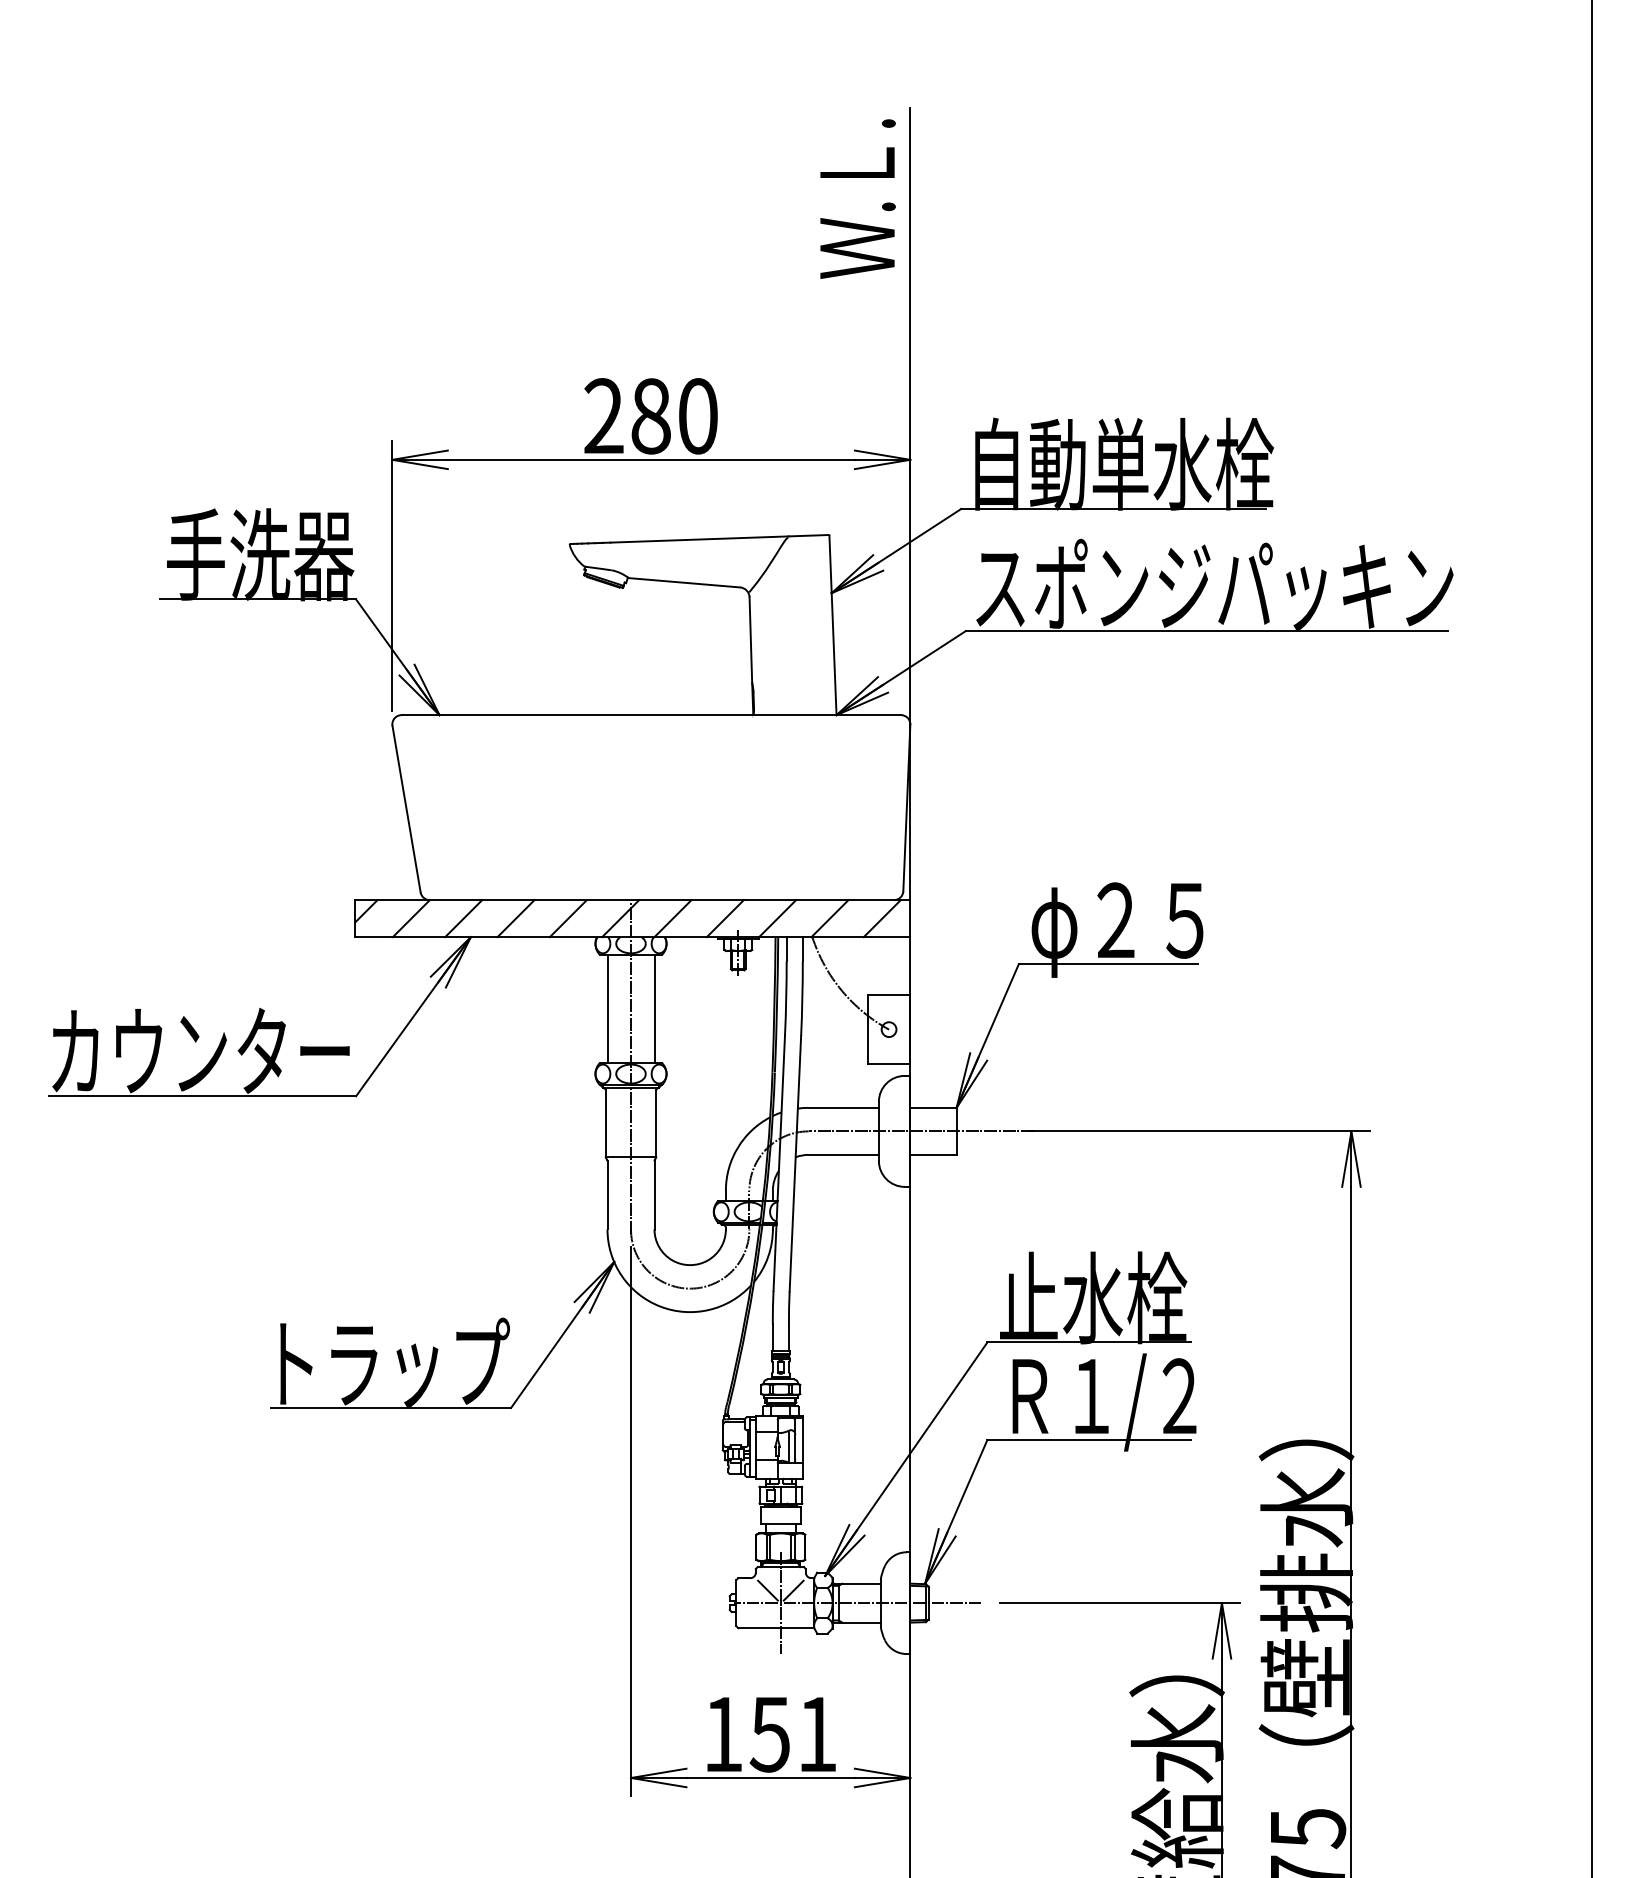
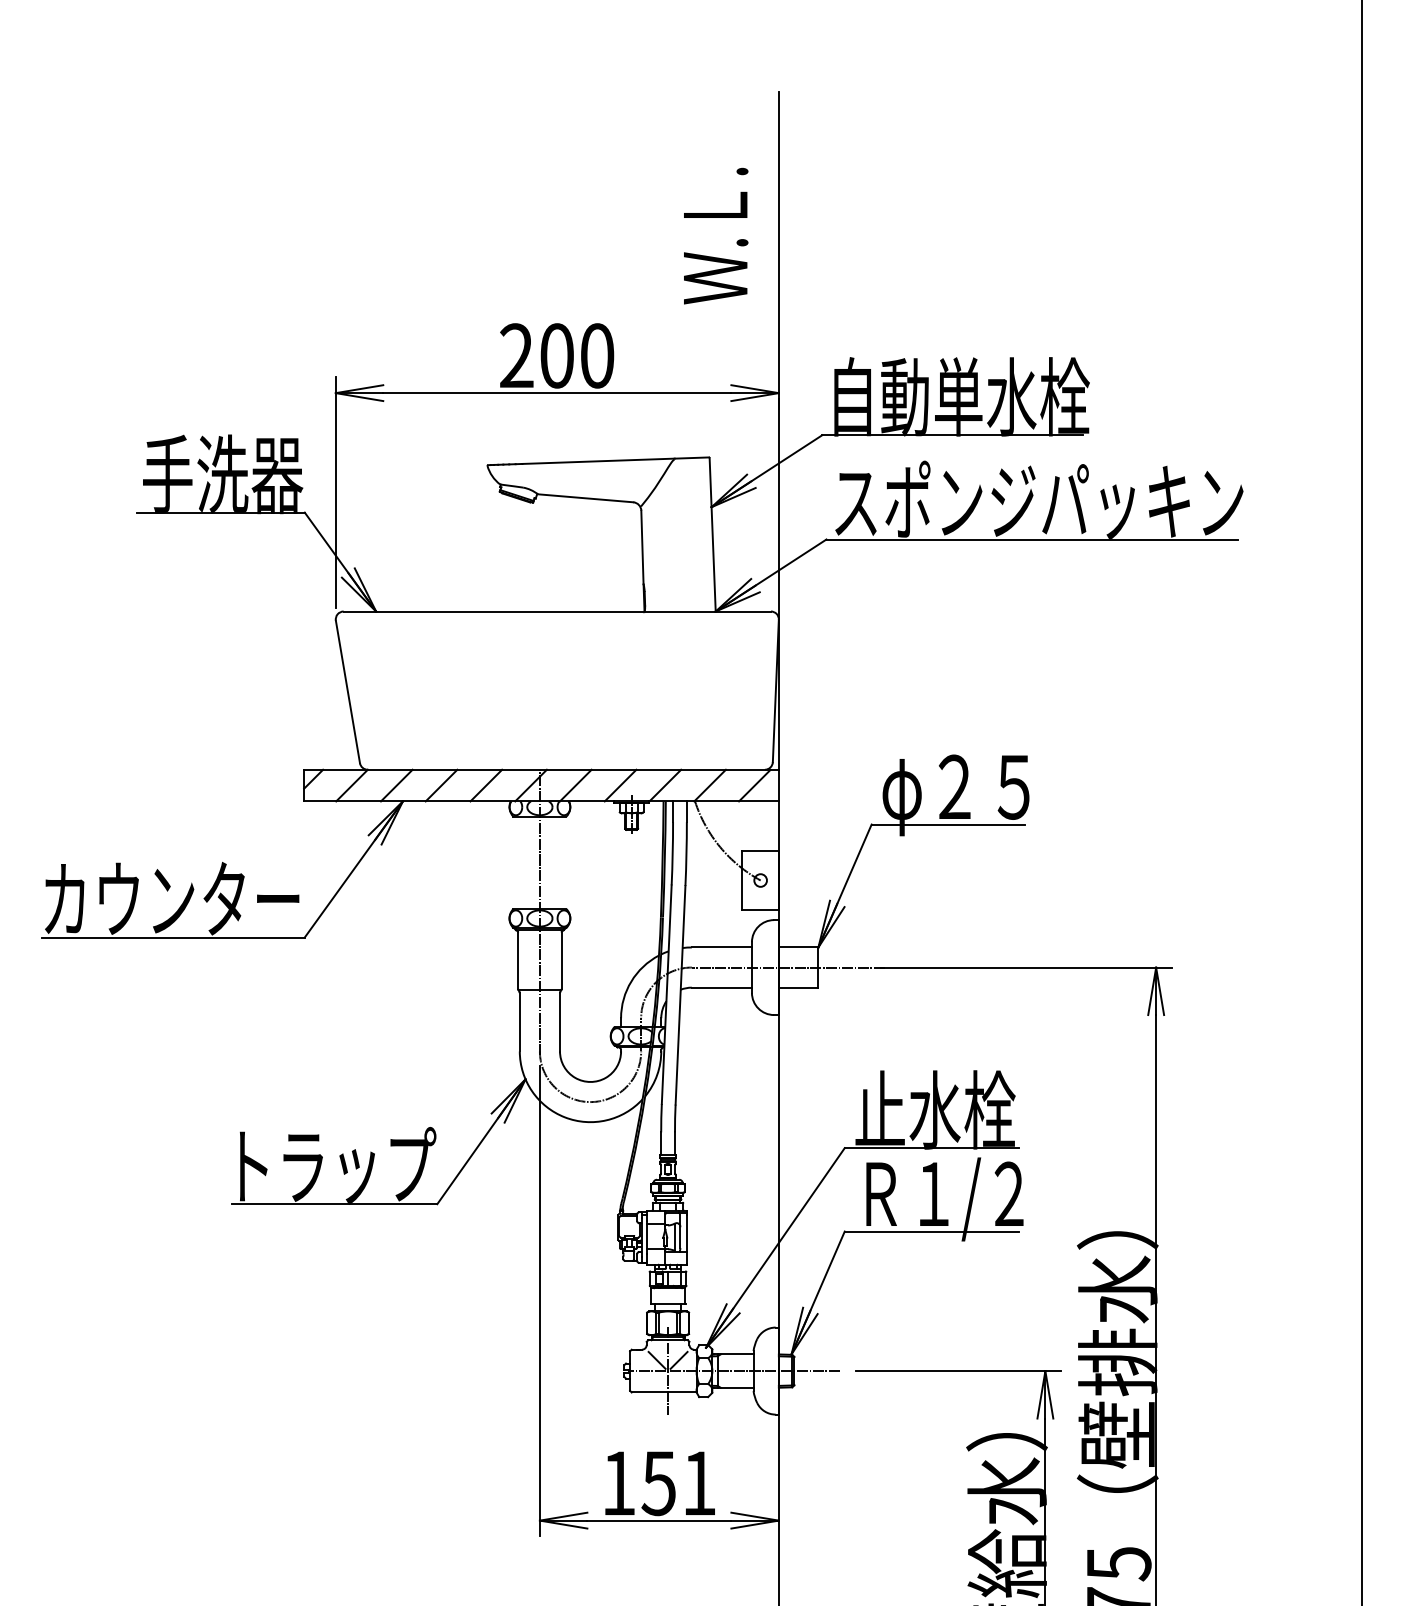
text: (858, 198) -> (716, 235), moved
text: (651, 415) -> (557, 355), 280 -> 200
line: (607, 1008) -> (519, 862), removed
line: (655, 1008) -> (560, 862), removed

